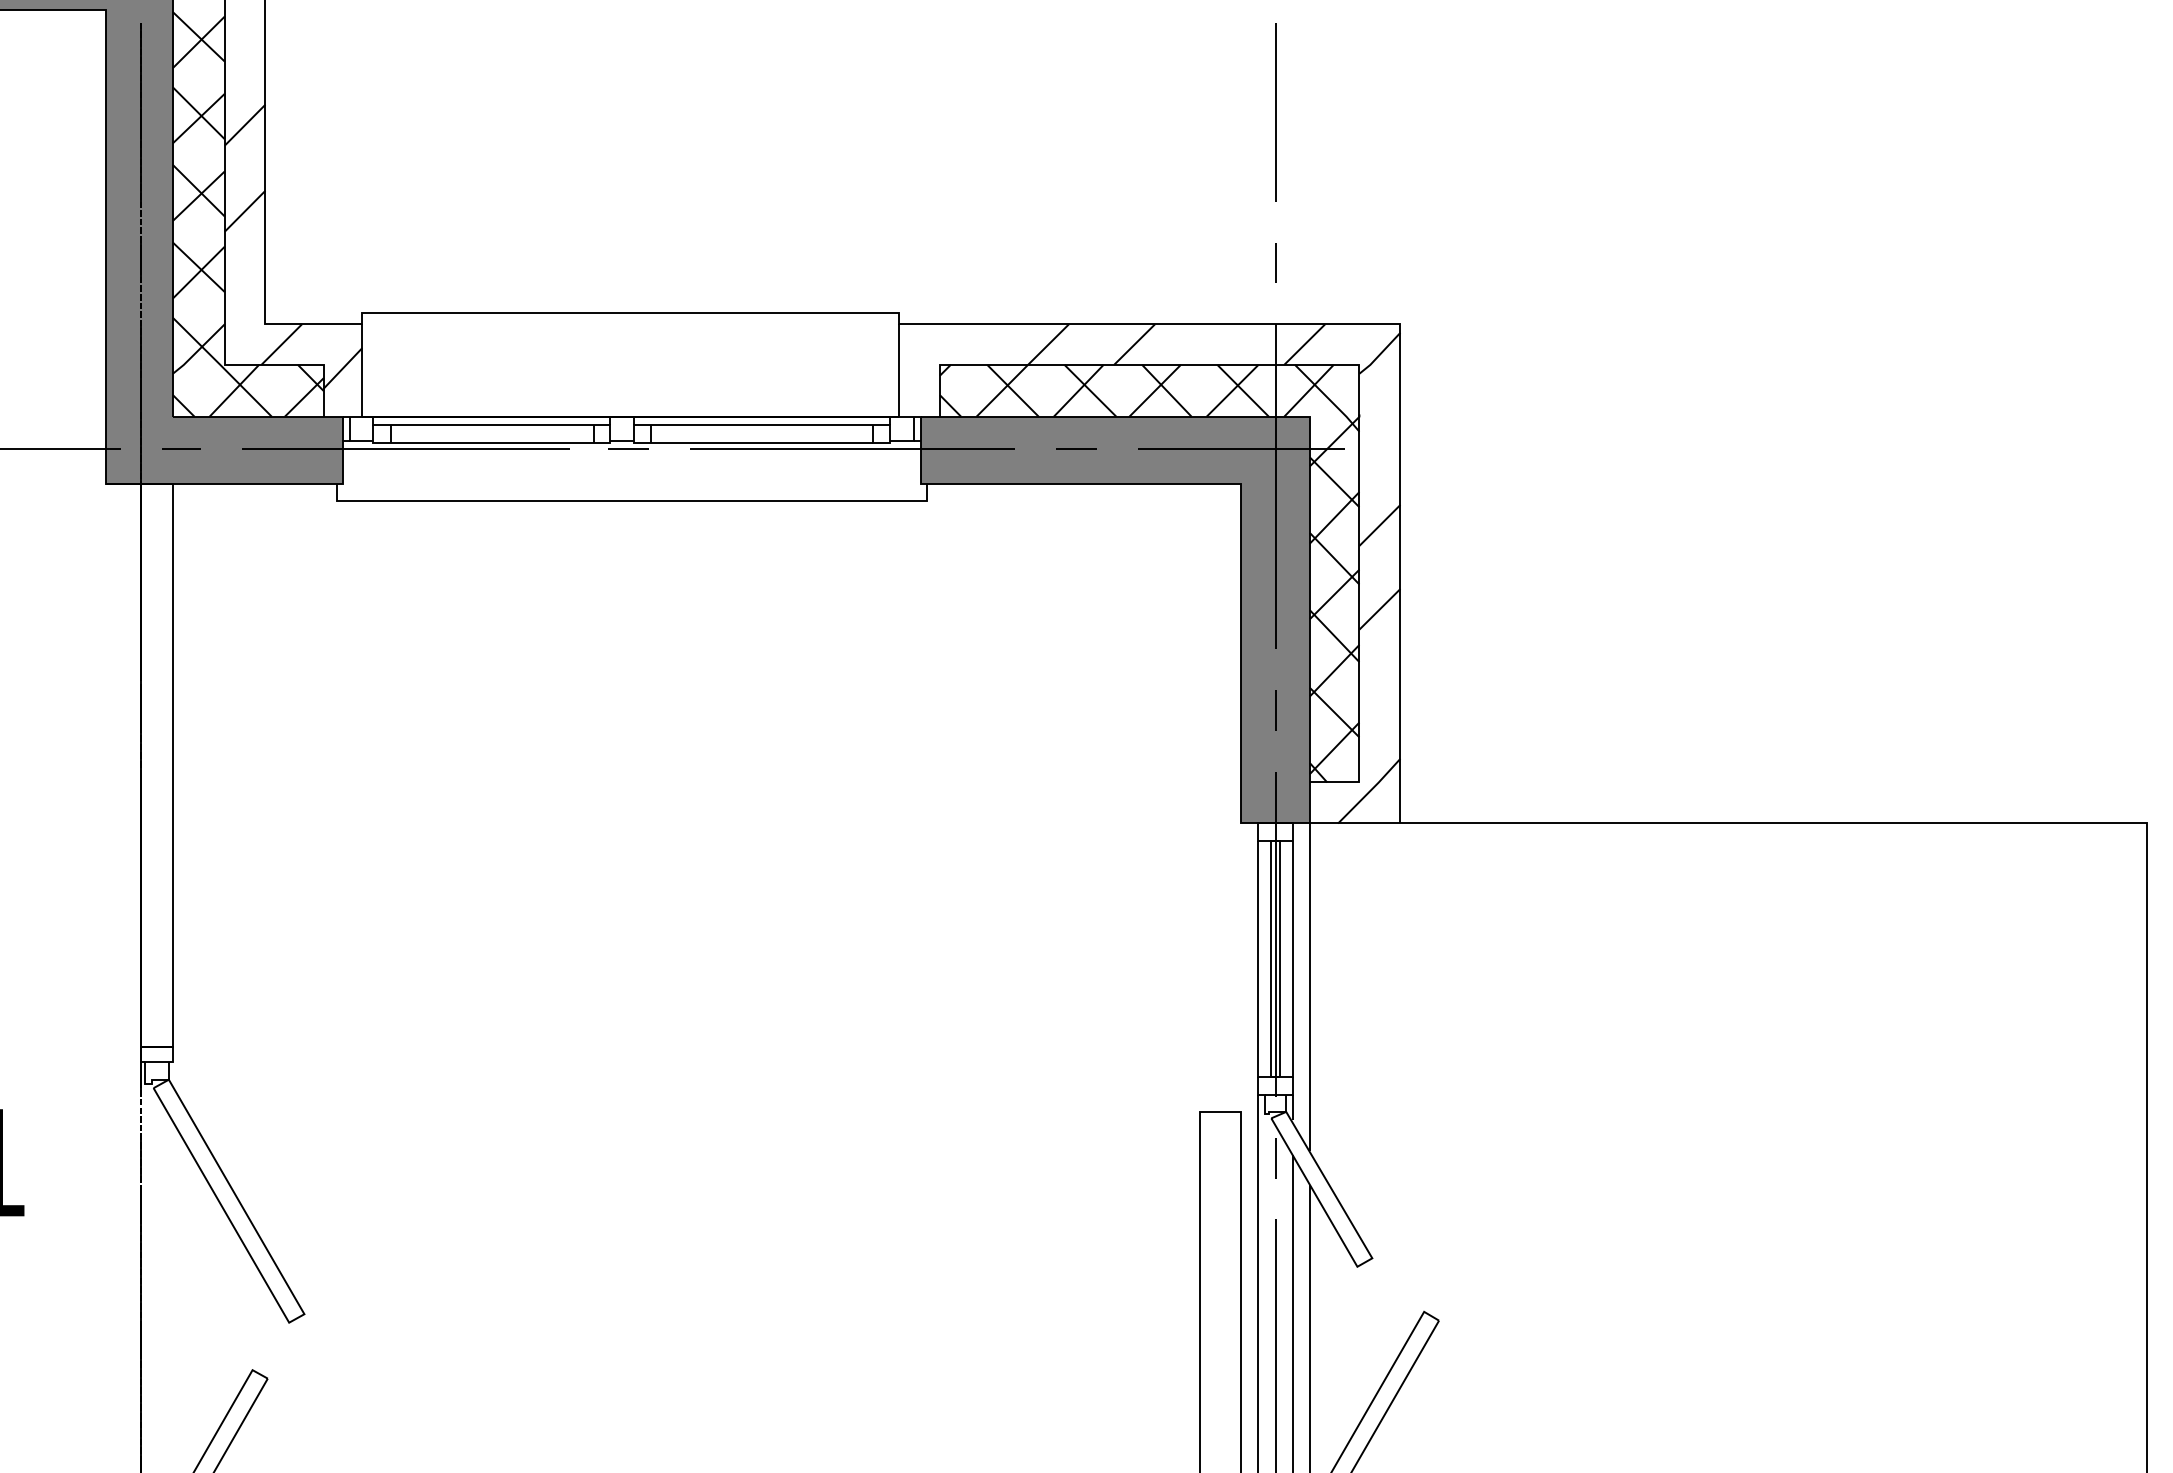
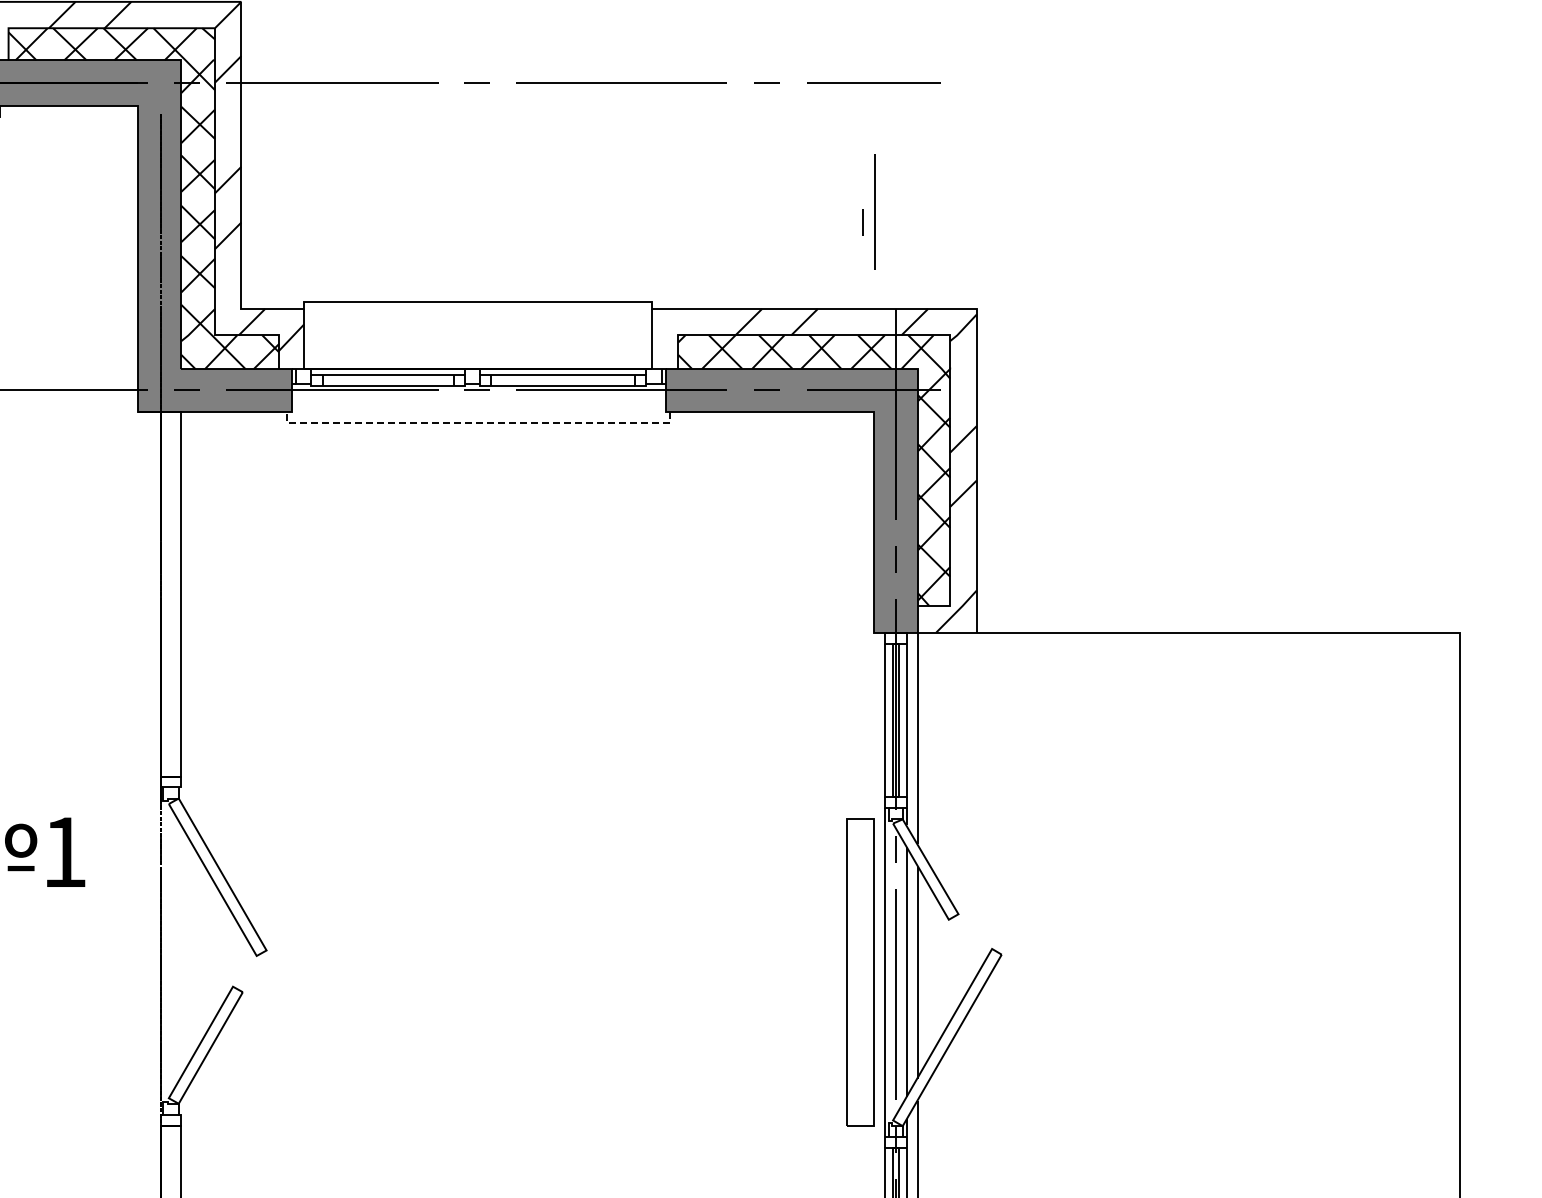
line: (1275, 111) -> (874, 211), moved
line: (1275, 263) -> (862, 222), moved
line: (631, 500) -> (478, 423), solid -> dashed

